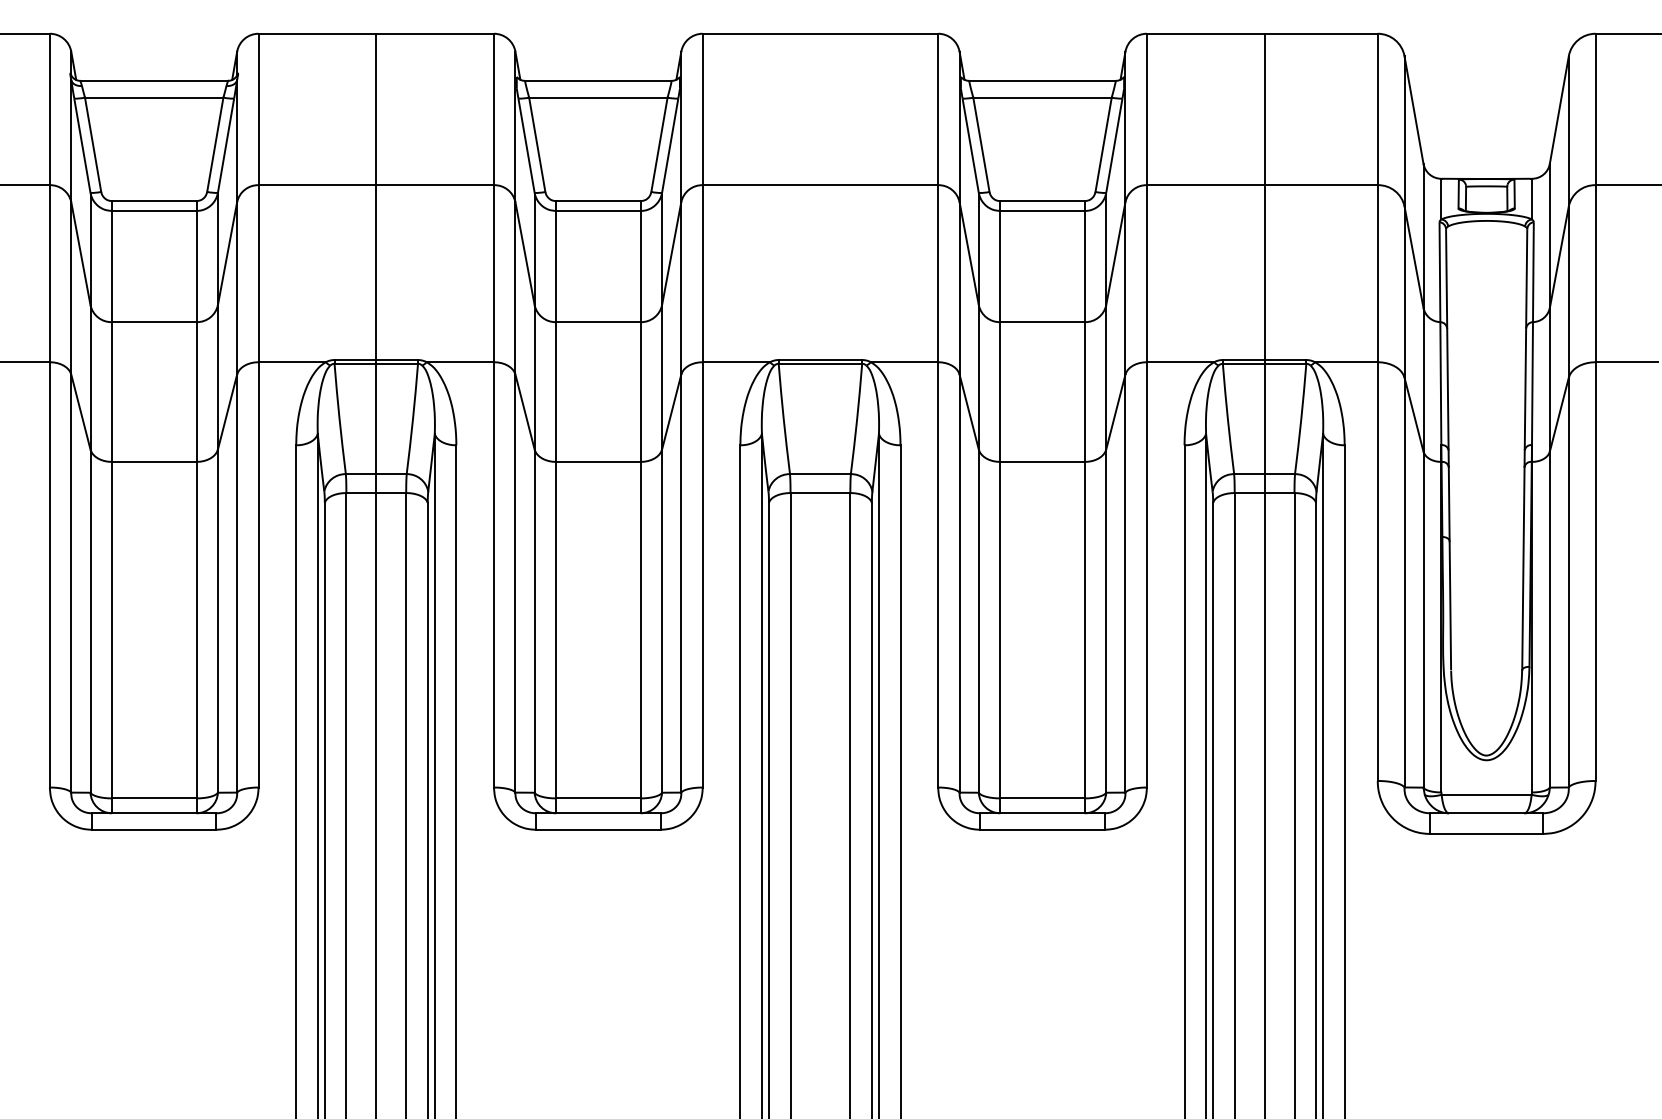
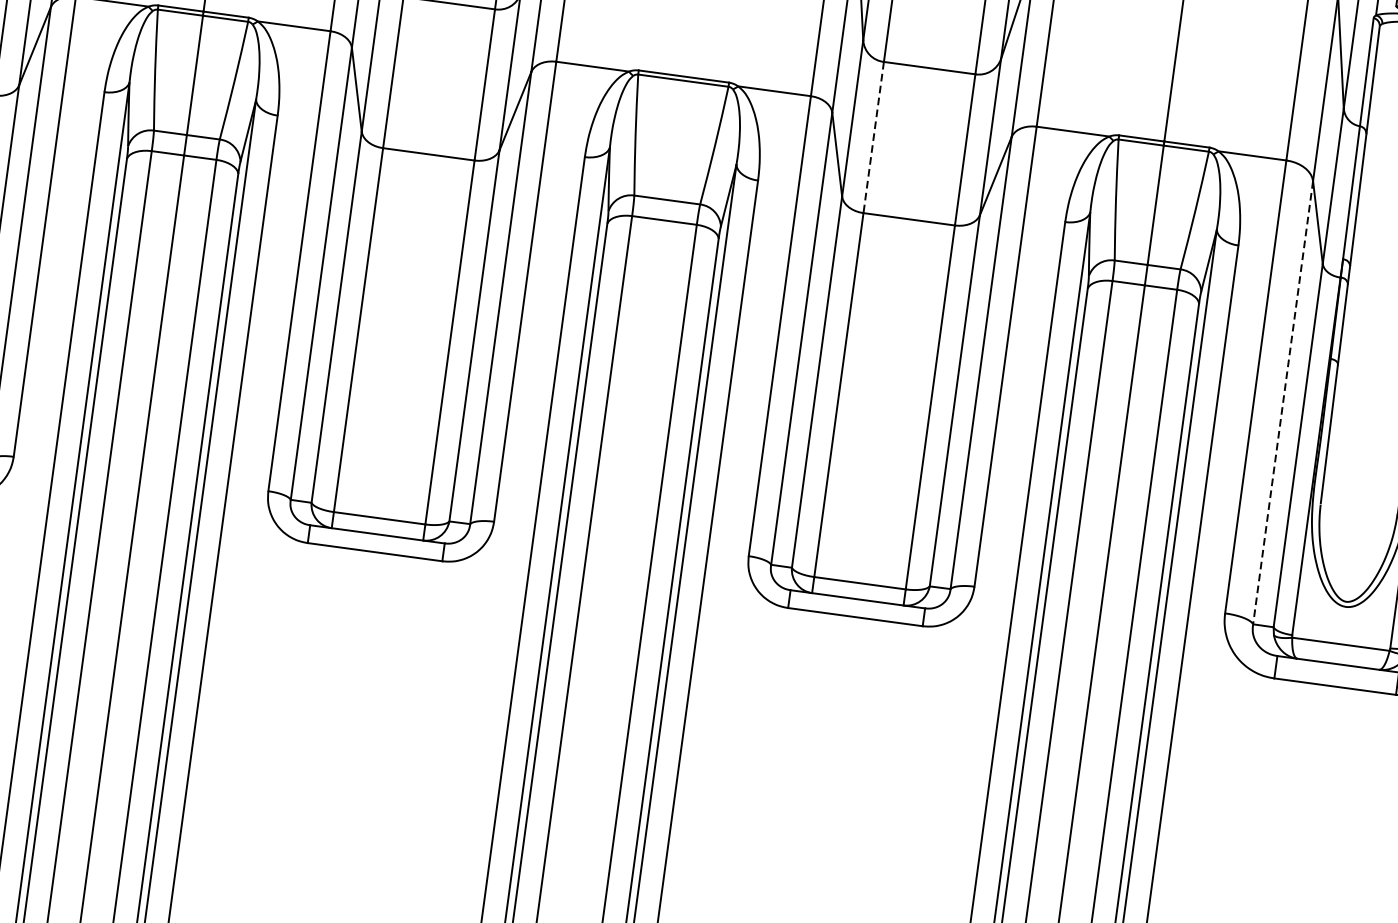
line: (1000, 392) -> (873, 138), solid -> dashed
line: (1404, 582) -> (1283, 402), solid -> dashed

